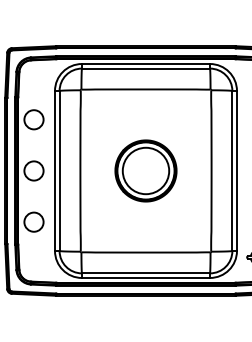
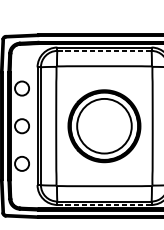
line: (146, 68) -> (104, 50), solid -> dashed
part: (145, 170) -> (104, 125), size x1.6
line: (146, 277) -> (104, 204), solid -> dashed

